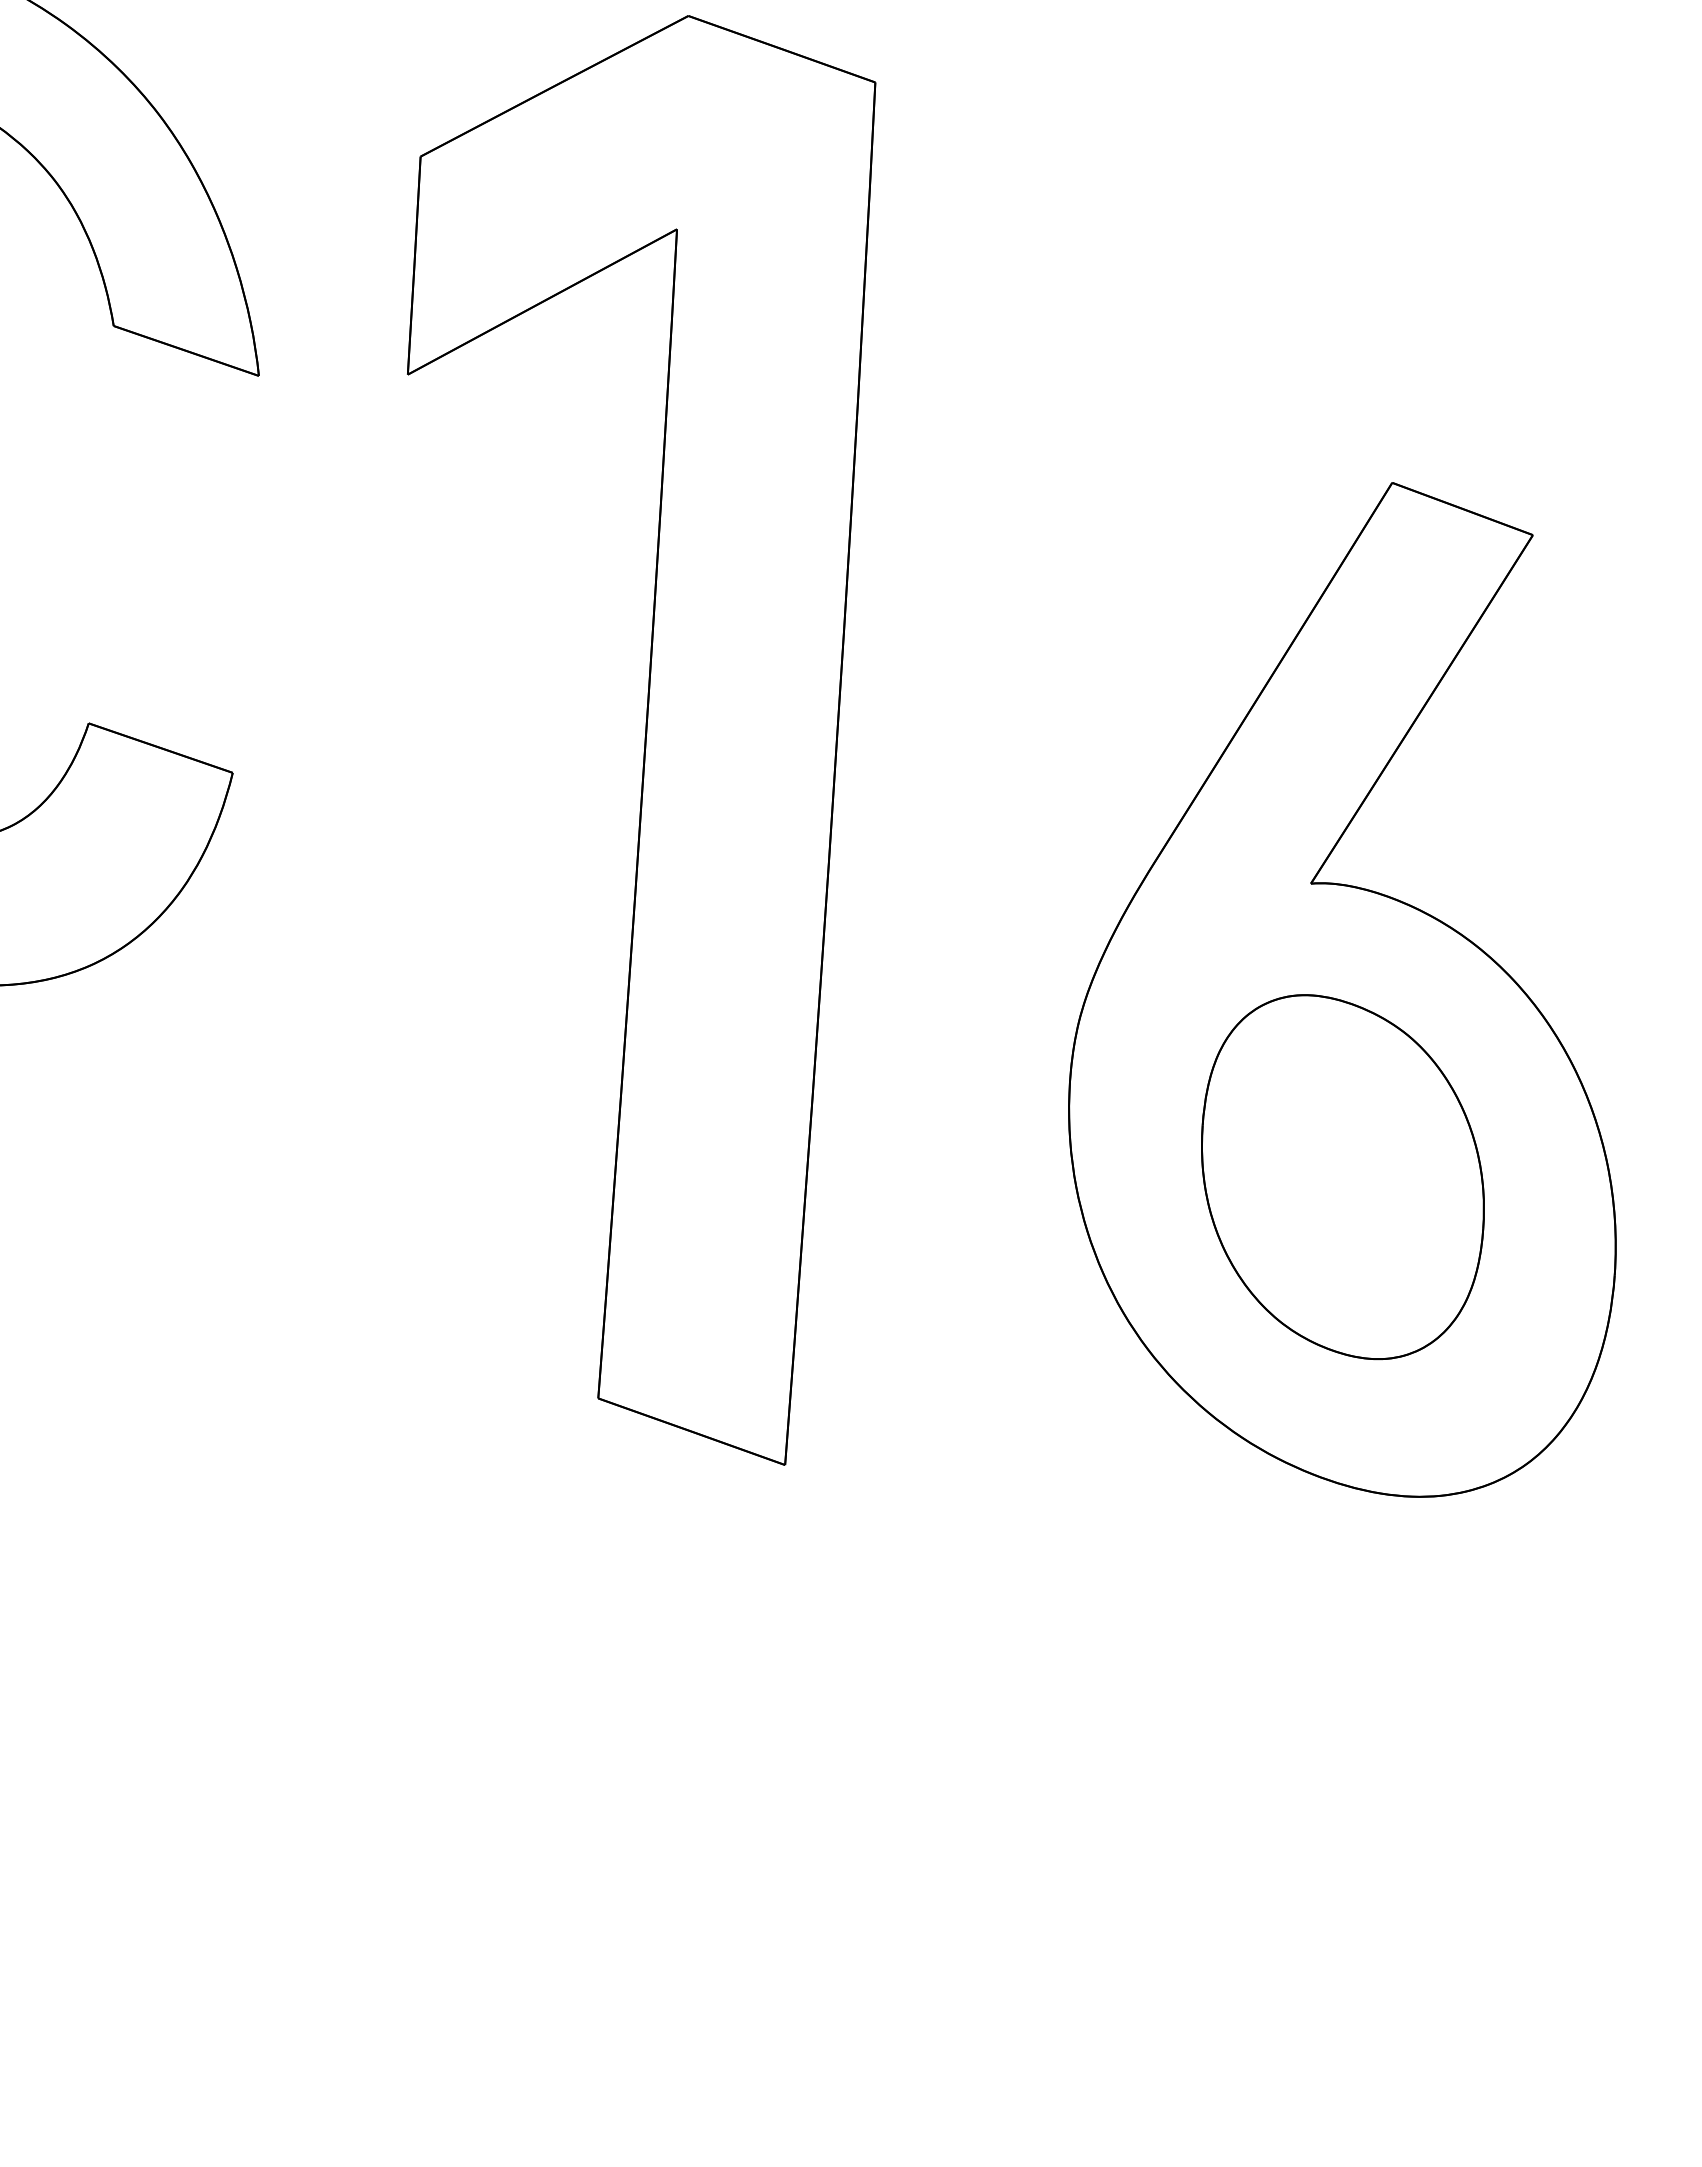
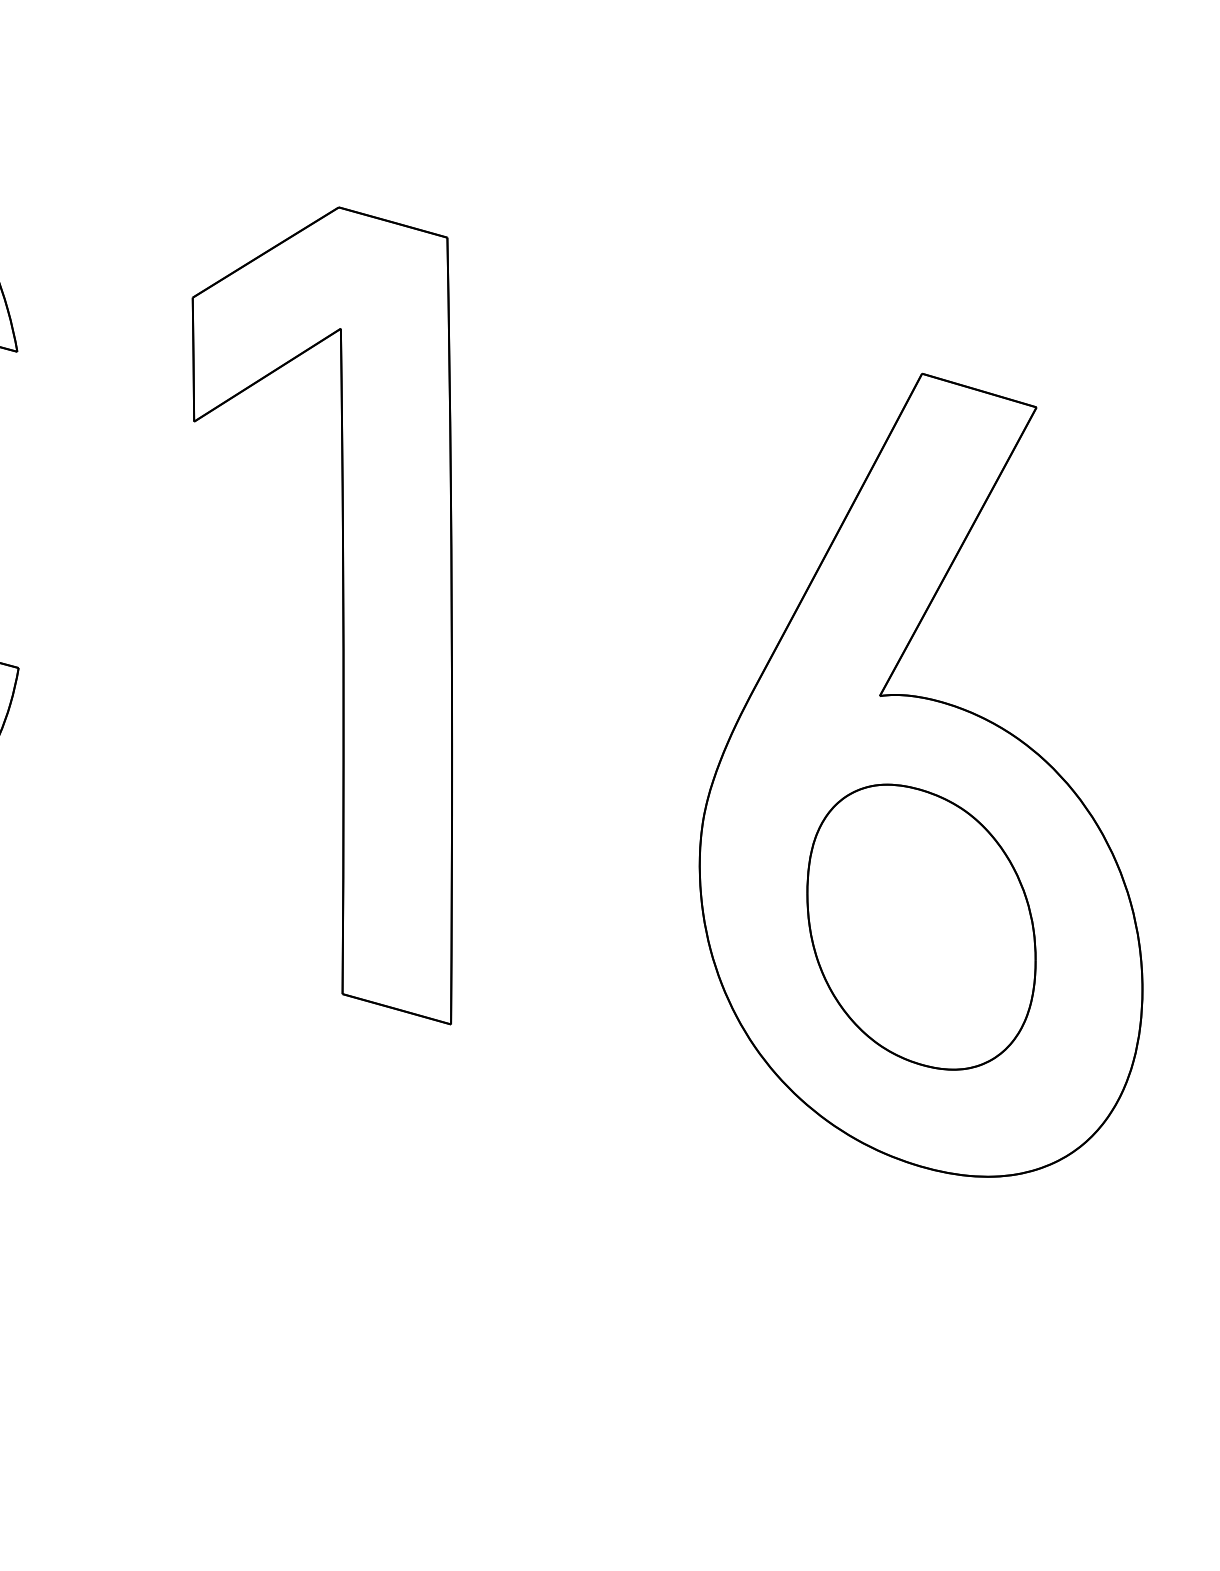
part: (641, 740) -> (341, 619), size x0.71

